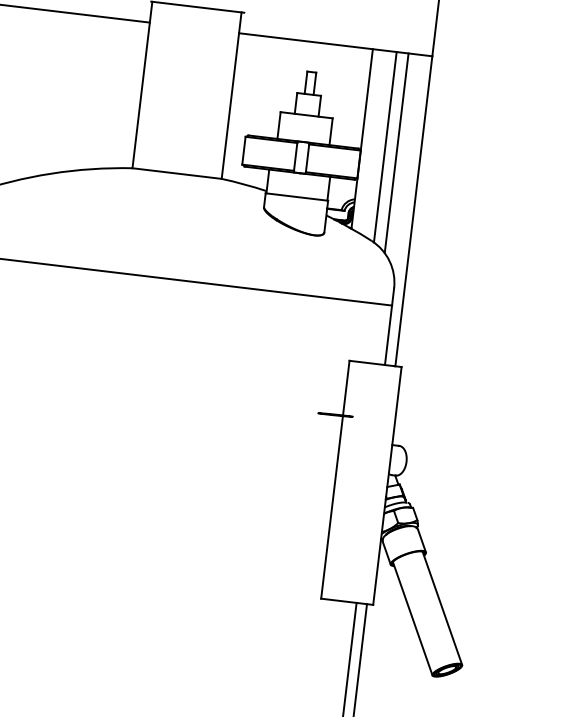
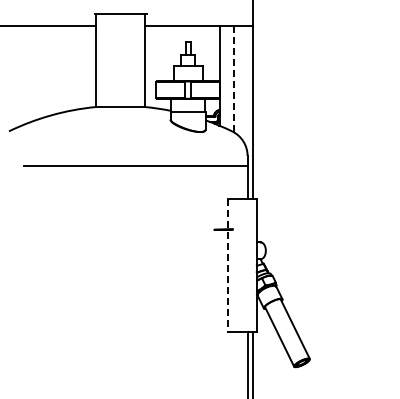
line: (385, 146) -> (233, 78), solid -> dashed
line: (397, 153) -> (240, 81), removed
line: (334, 480) -> (227, 265), solid -> dashed

